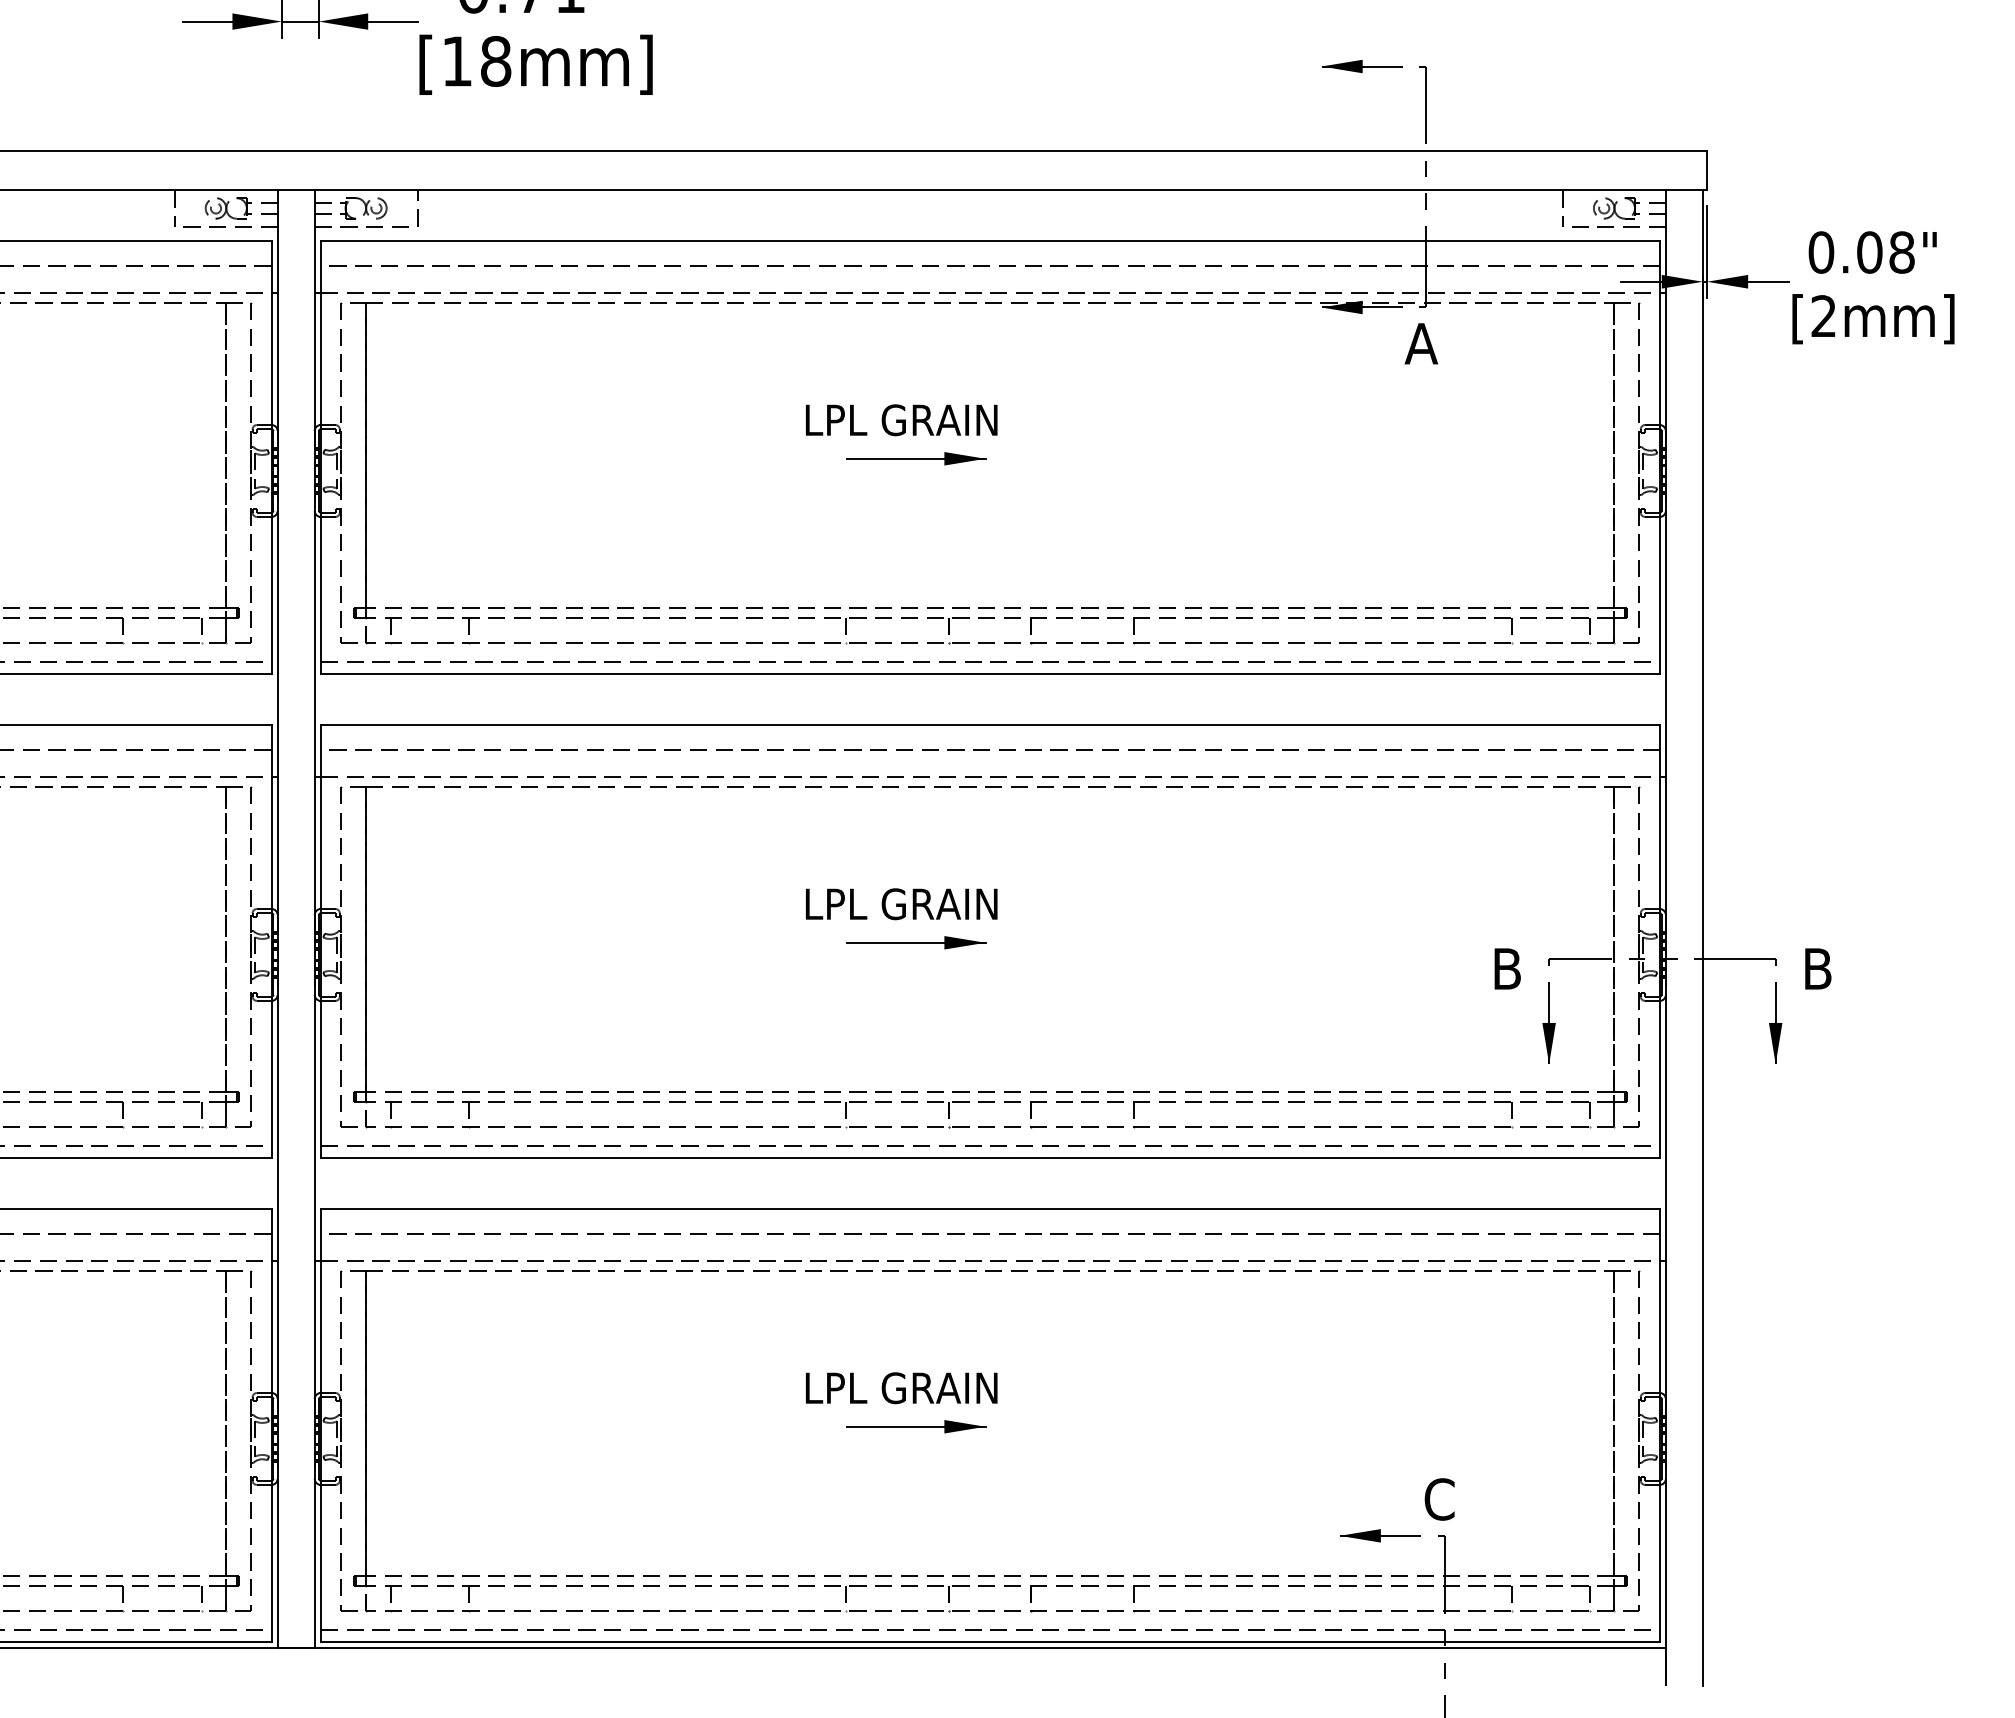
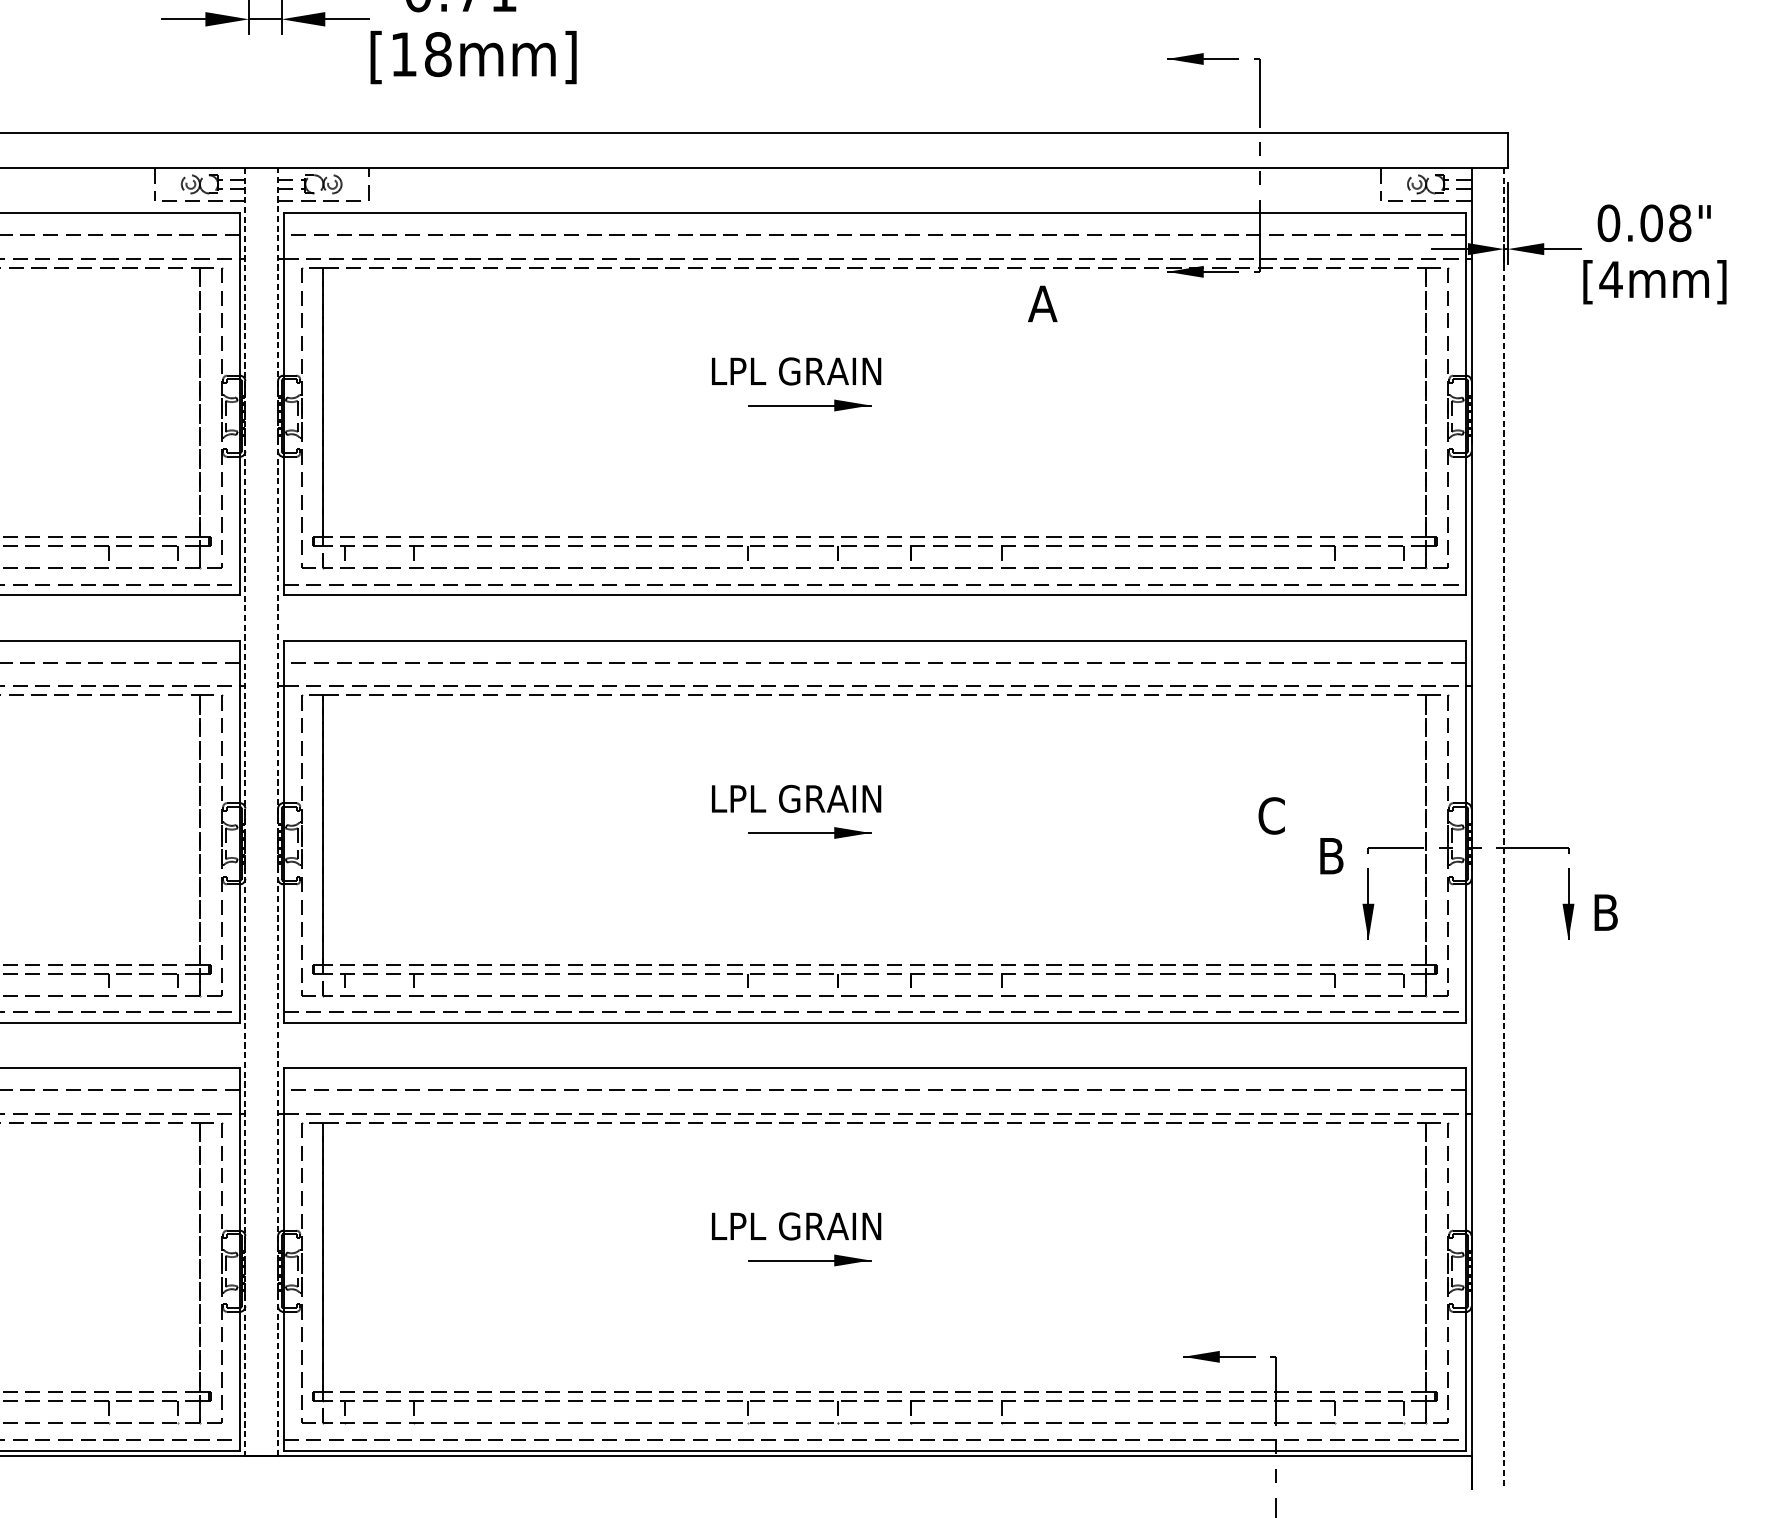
text: (1823, 315) -> (1610, 278), [2mm] -> [4mm]
text: (1421, 343) -> (1042, 303), moved
line: (314, 918) -> (277, 811), solid -> dashed
line: (277, 919) -> (245, 812), solid -> dashed
line: (1702, 937) -> (1503, 828), solid -> dashed
text: (1818, 968) -> (1606, 912), moved
text: (1439, 1499) -> (1271, 815), moved

